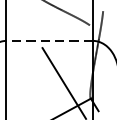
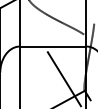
line: (48, 40) -> (52, 46), dashed -> solid

